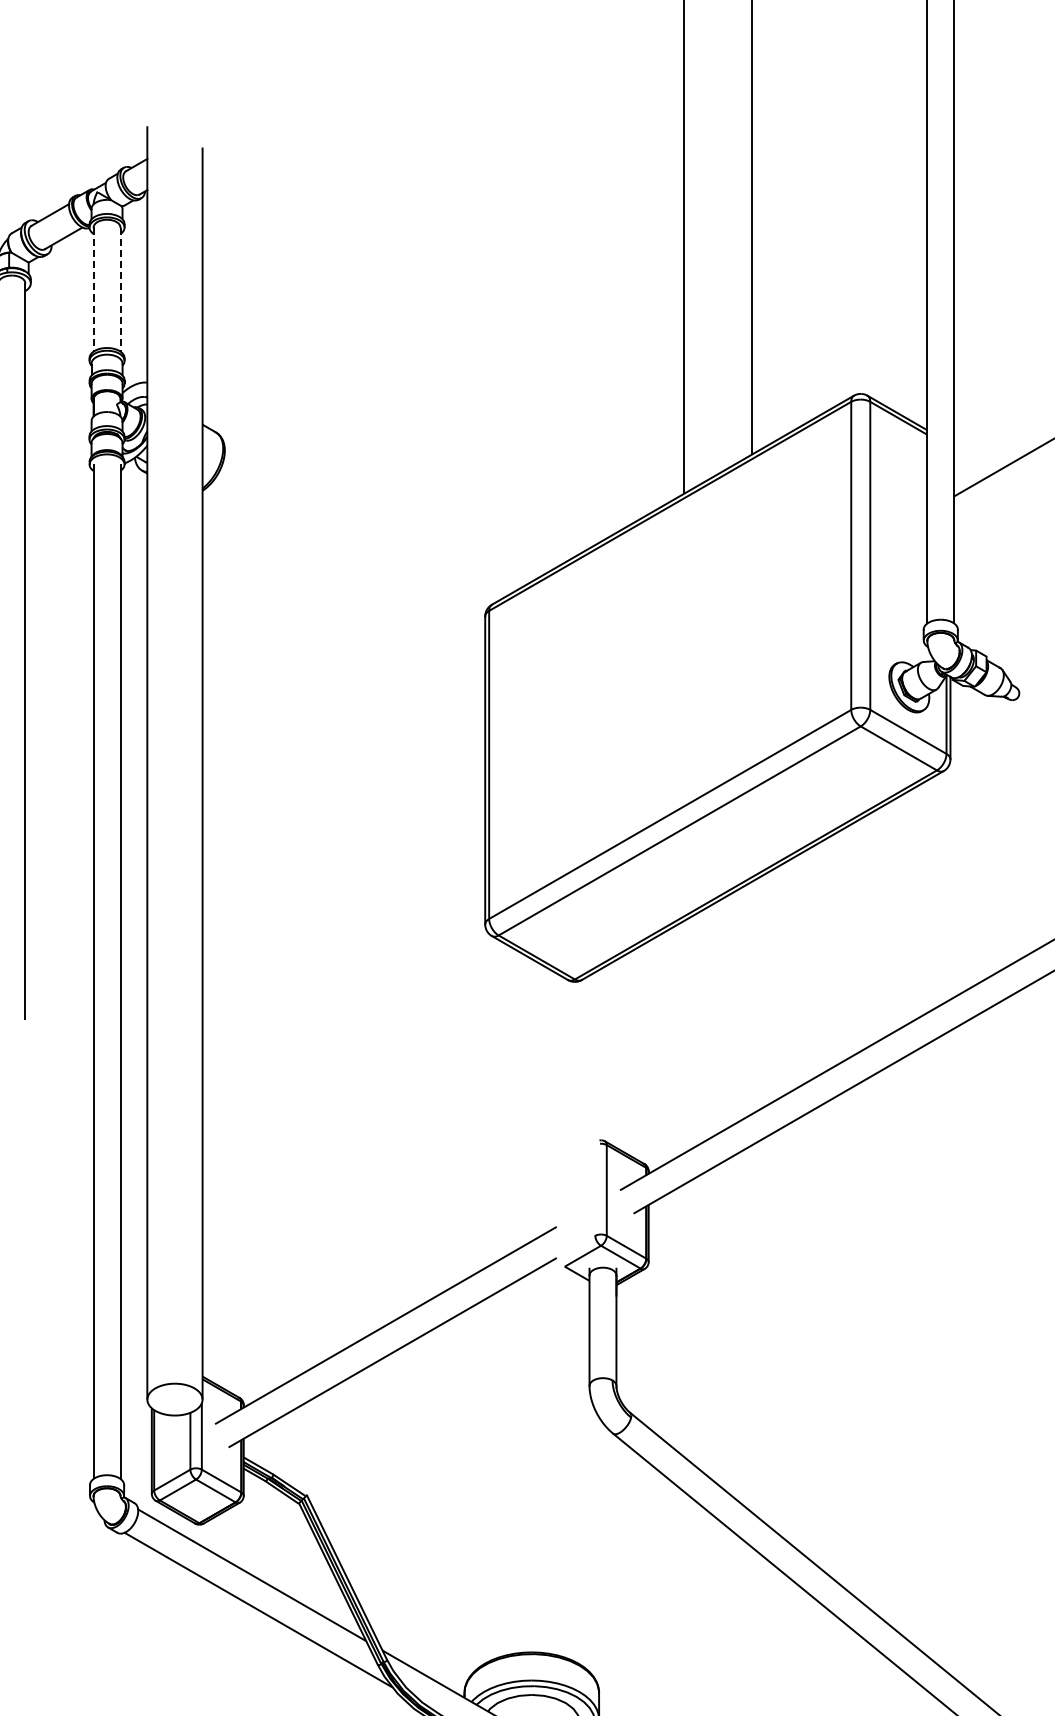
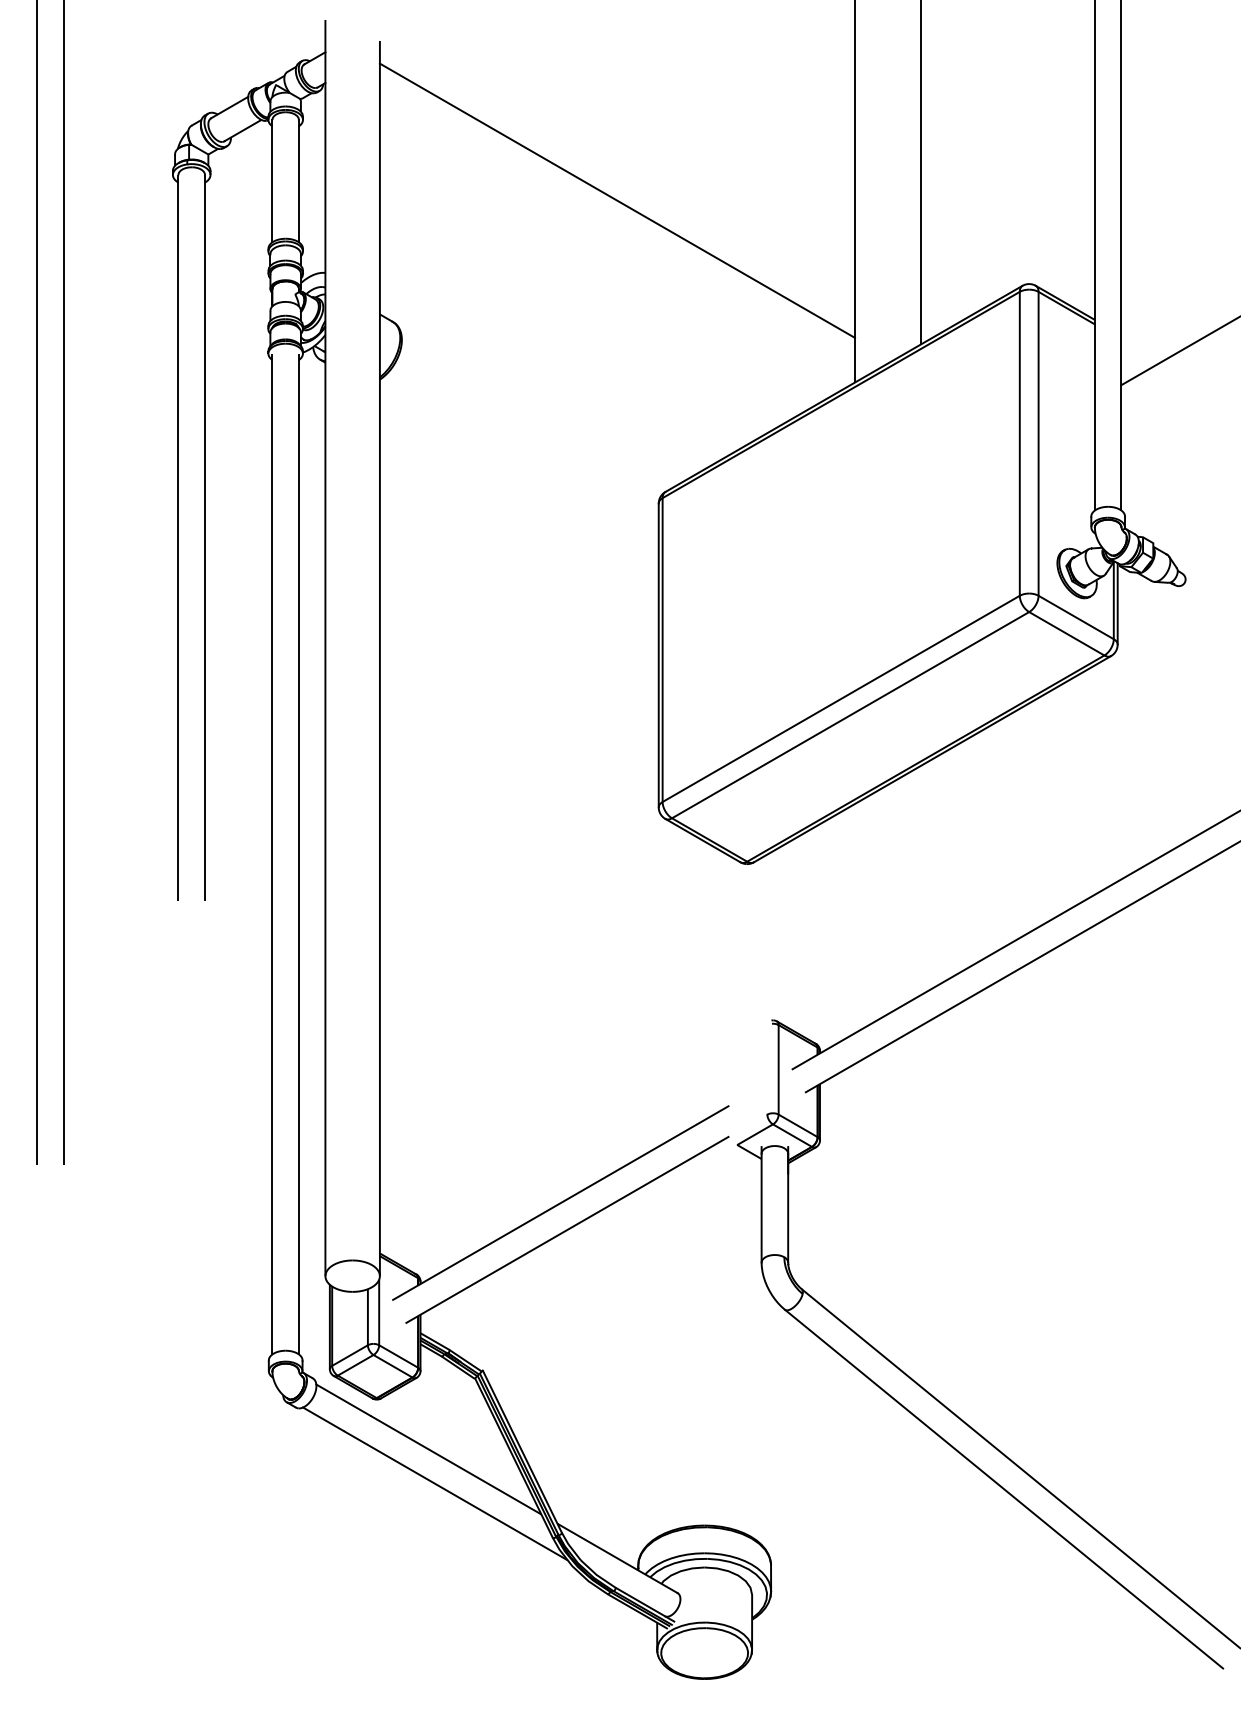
line: (93, 289) -> (272, 181), dashed -> solid
line: (120, 289) -> (298, 181), dashed -> solid
line: (442, 309) -> (616, 200), added

